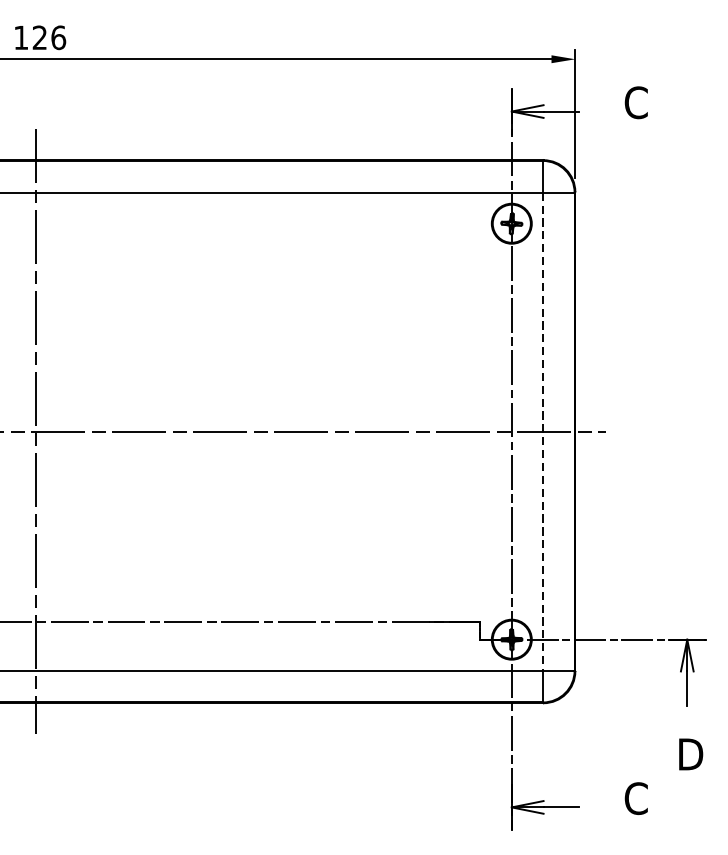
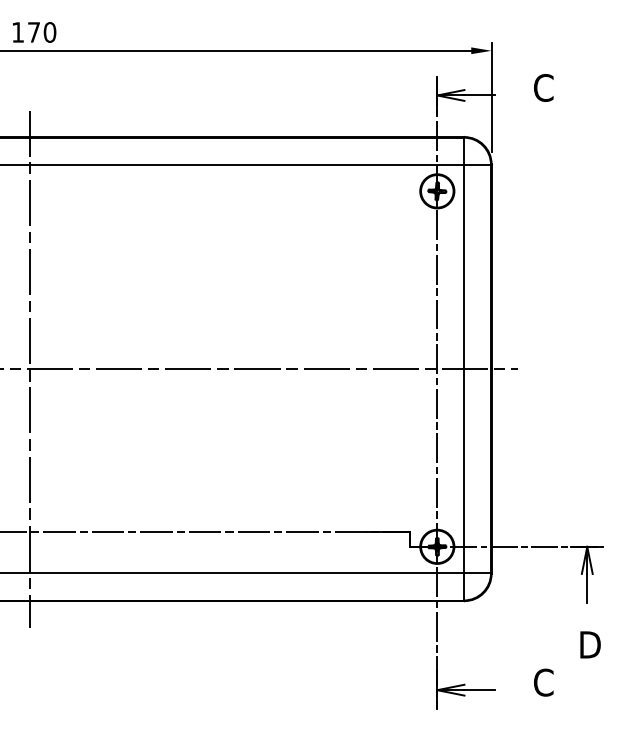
text: (49, 37) -> (42, 32), 126 -> 170
line: (542, 432) -> (463, 369), dashed -> solid

